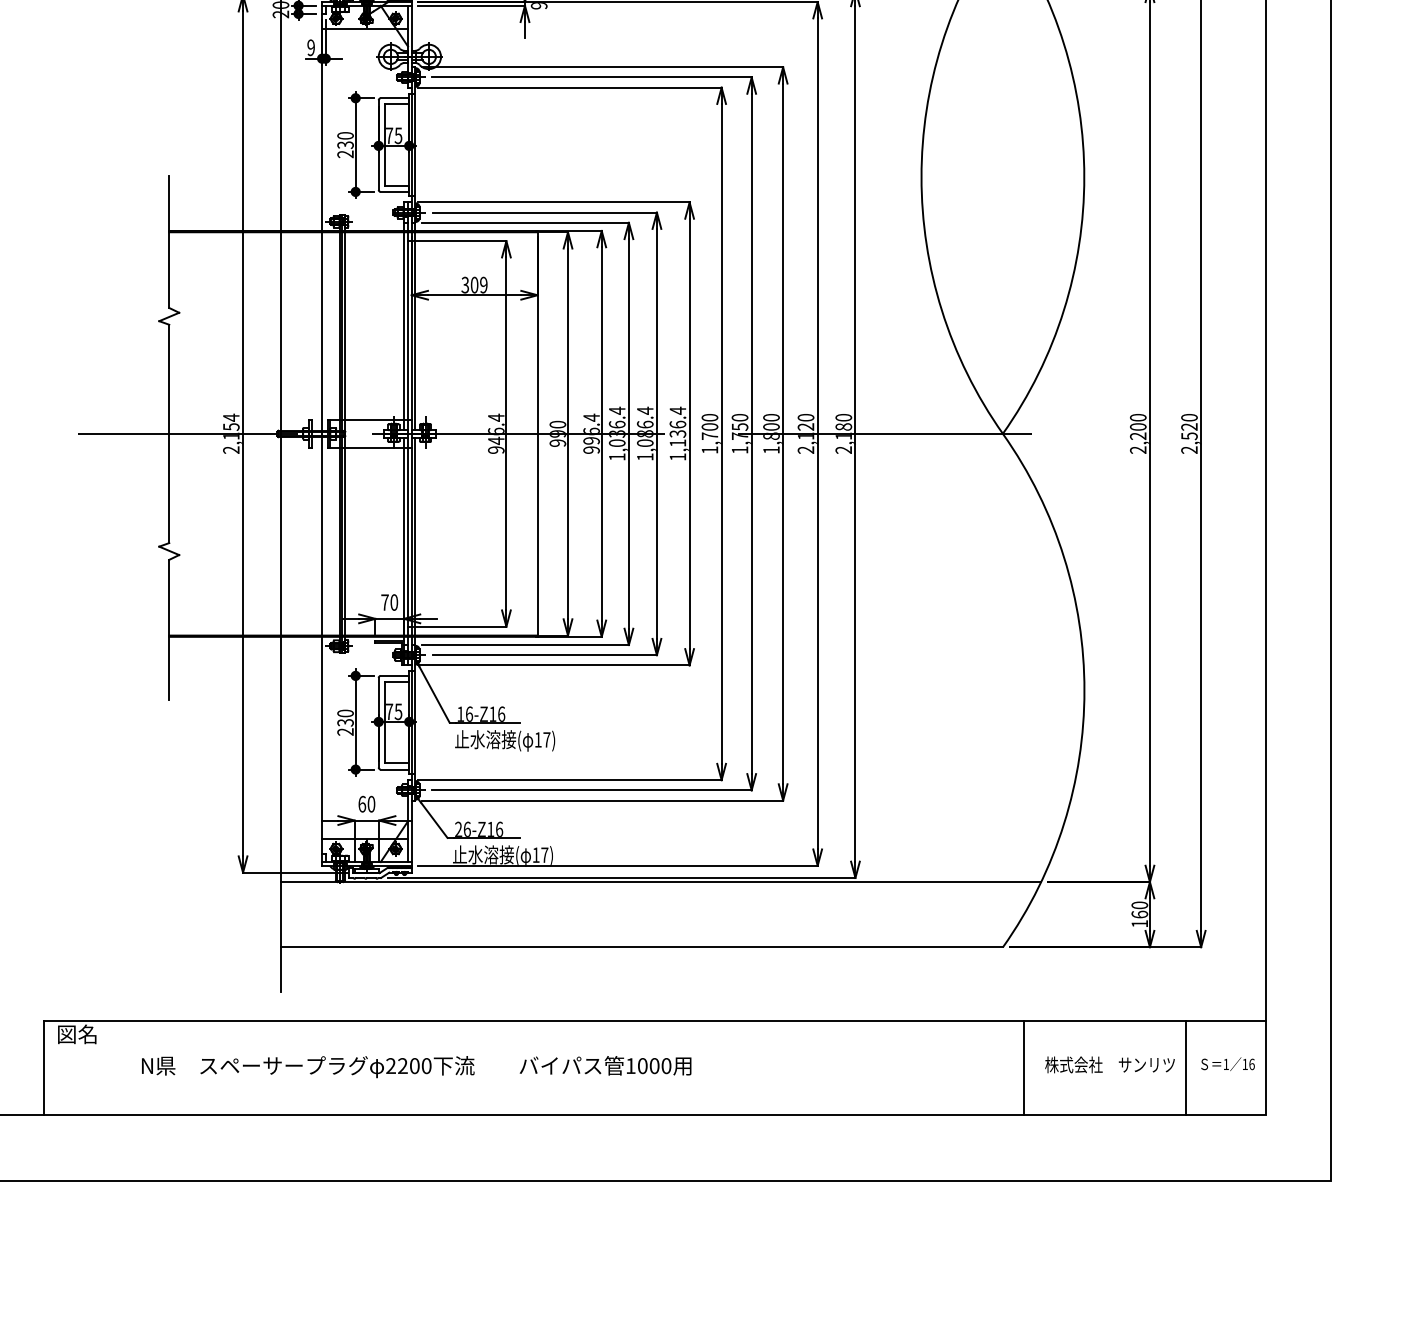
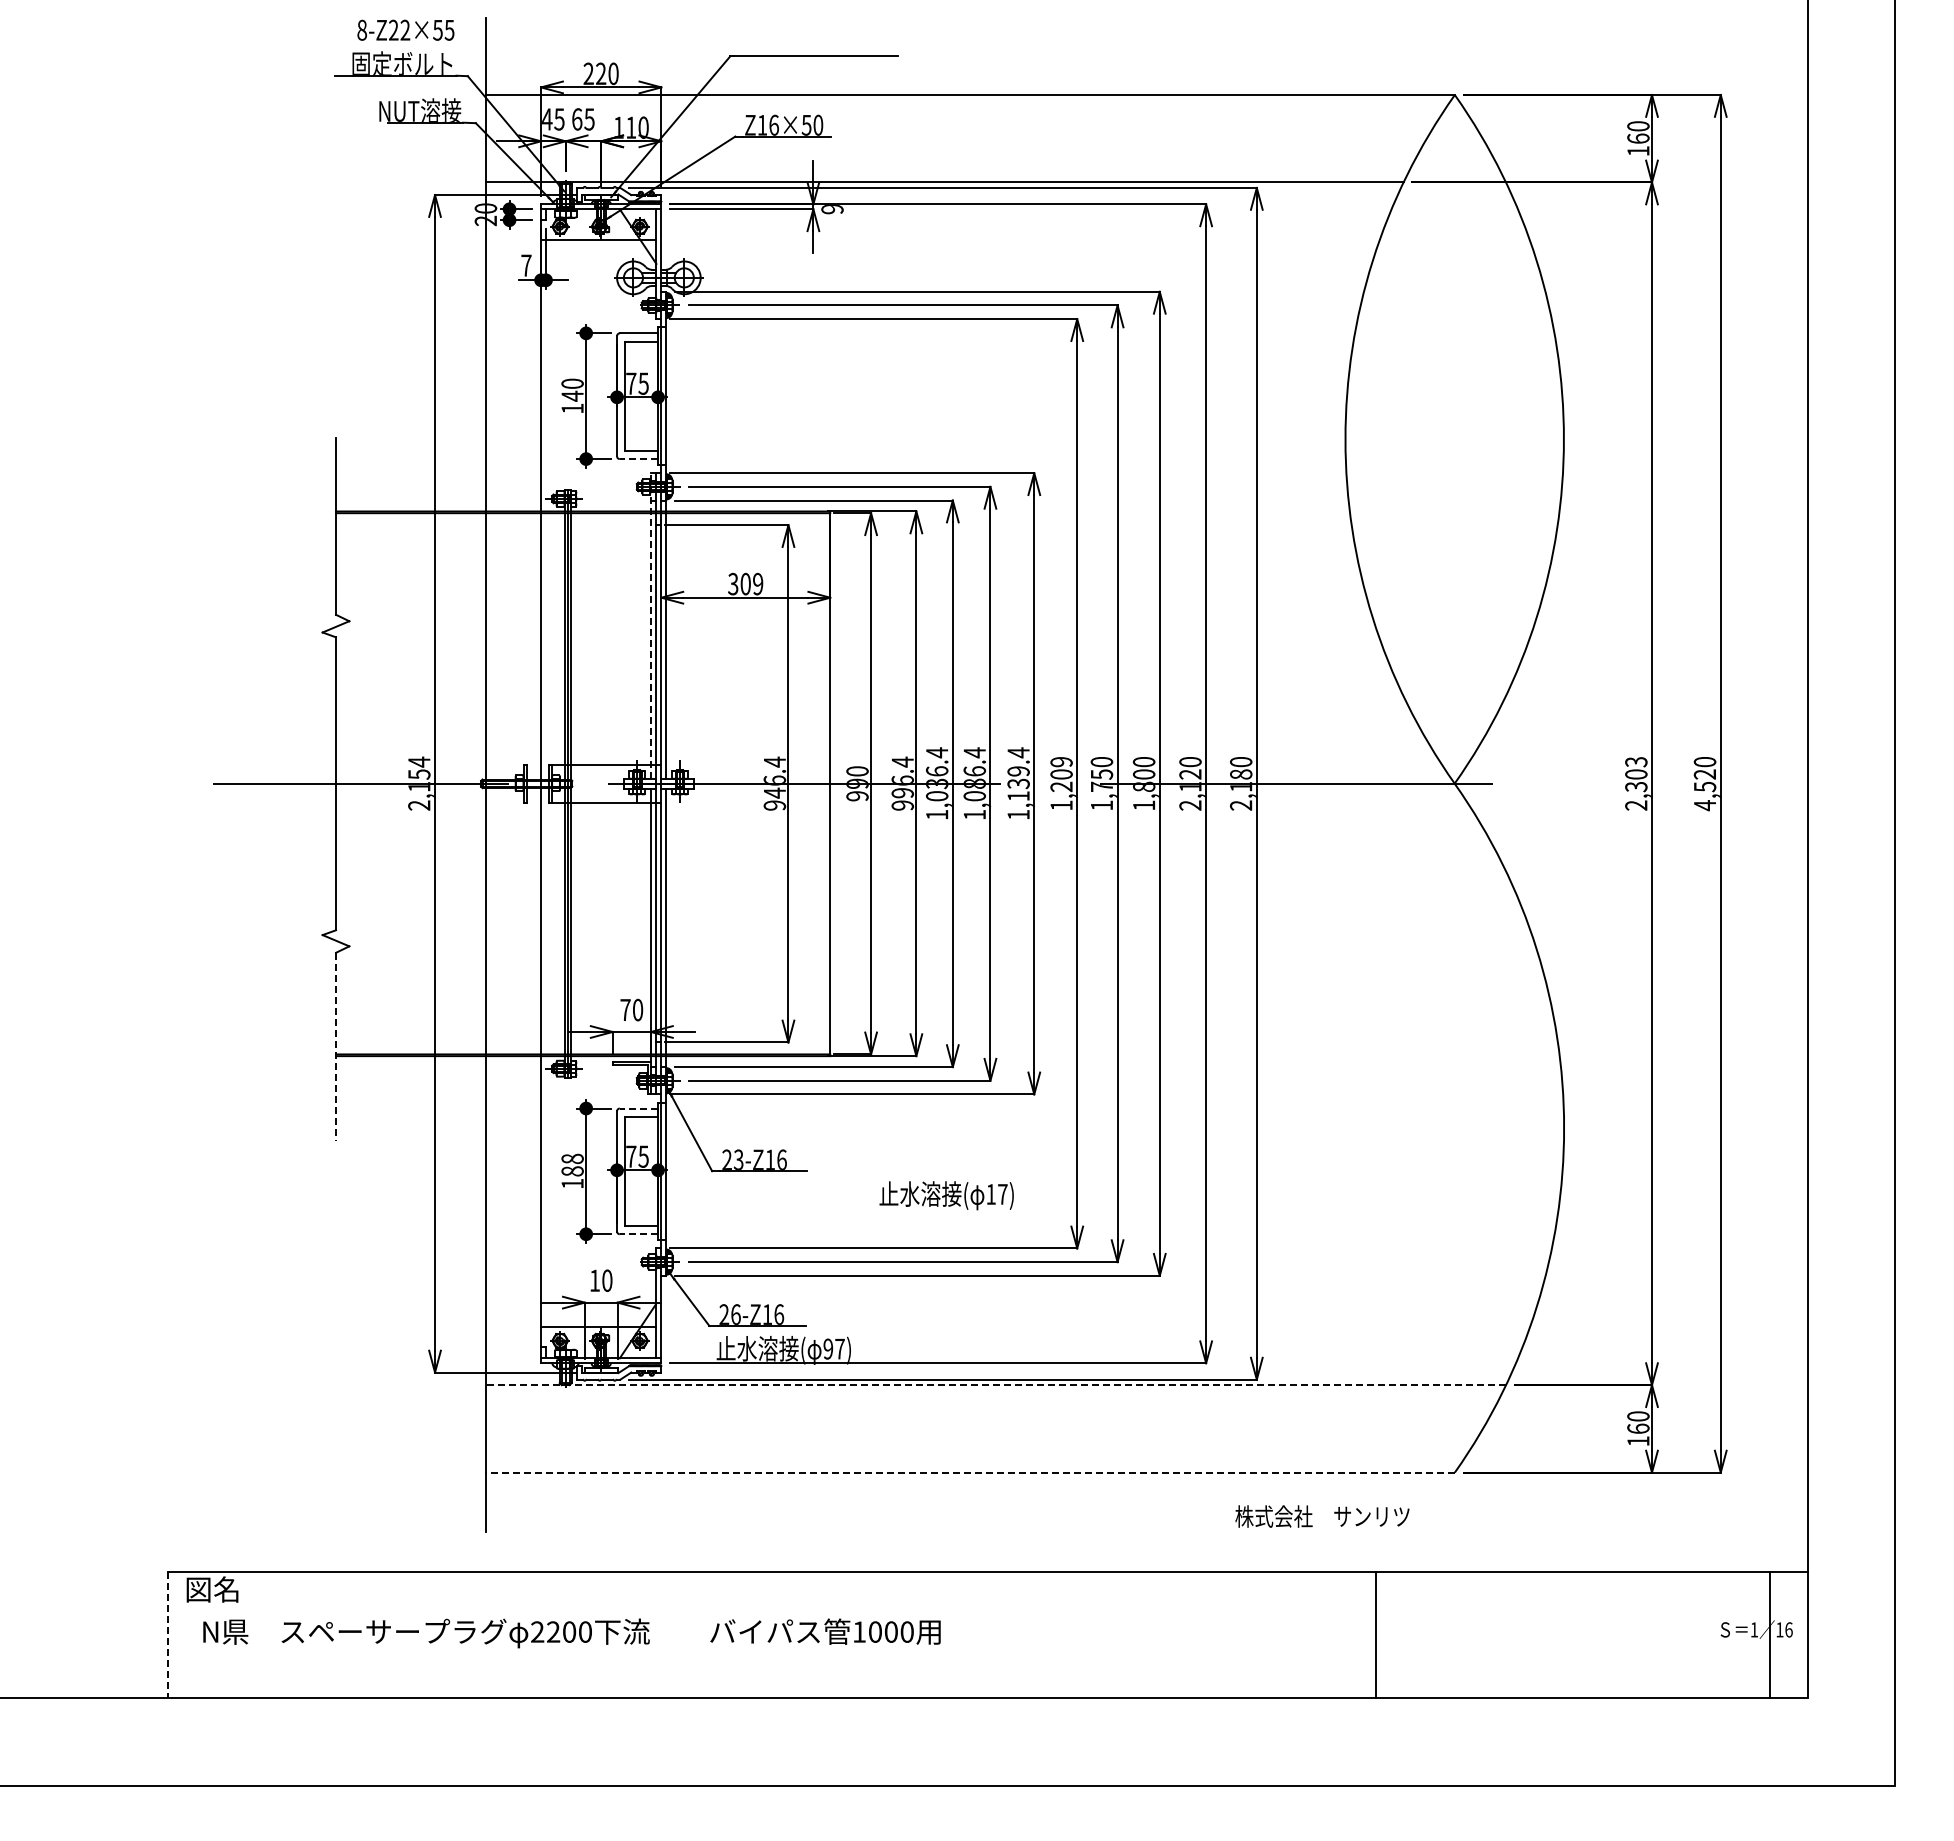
text: (311, 47) -> (526, 265), 9 -> 7
text: (345, 149) -> (572, 401), 230 -> 140
line: (394, 192) -> (638, 459), solid -> dashed
line: (403, 316) -> (650, 626), solid -> dashed
text: (677, 424) -> (1018, 771), 1,136.4 -> 1,139.4
text: (709, 426) -> (1061, 774), 1,700 -> 1,209
text: (1138, 426) -> (1636, 774), 2,200 -> 2,303
text: (1189, 450) -> (1704, 805), 2,520 -> 4,520
line: (169, 629) -> (336, 1046), solid -> dashed
line: (394, 675) -> (638, 1108), solid -> dashed
text: (464, 713) -> (732, 1159), 16-Z16 -> 23-Z16
text: (345, 722) -> (572, 1170), 230 -> 188
text: (504, 740) -> (946, 1195), moved
line: (394, 769) -> (638, 1234), solid -> dashed
text: (362, 804) -> (595, 1280), 60 -> 10
text: (536, 854) -> (828, 1348), 17) -> 97)
line: (661, 882) -> (996, 1385), solid -> dashed
line: (642, 947) -> (970, 1472), solid -> dashed
text: (1110, 1064) -> (1322, 1516), moved
text: (416, 1067) -> (571, 1633), moved
line: (1024, 1067) -> (1375, 1634), moved
line: (1185, 1067) -> (1769, 1634), moved
line: (44, 1068) -> (168, 1635), solid -> dashed

